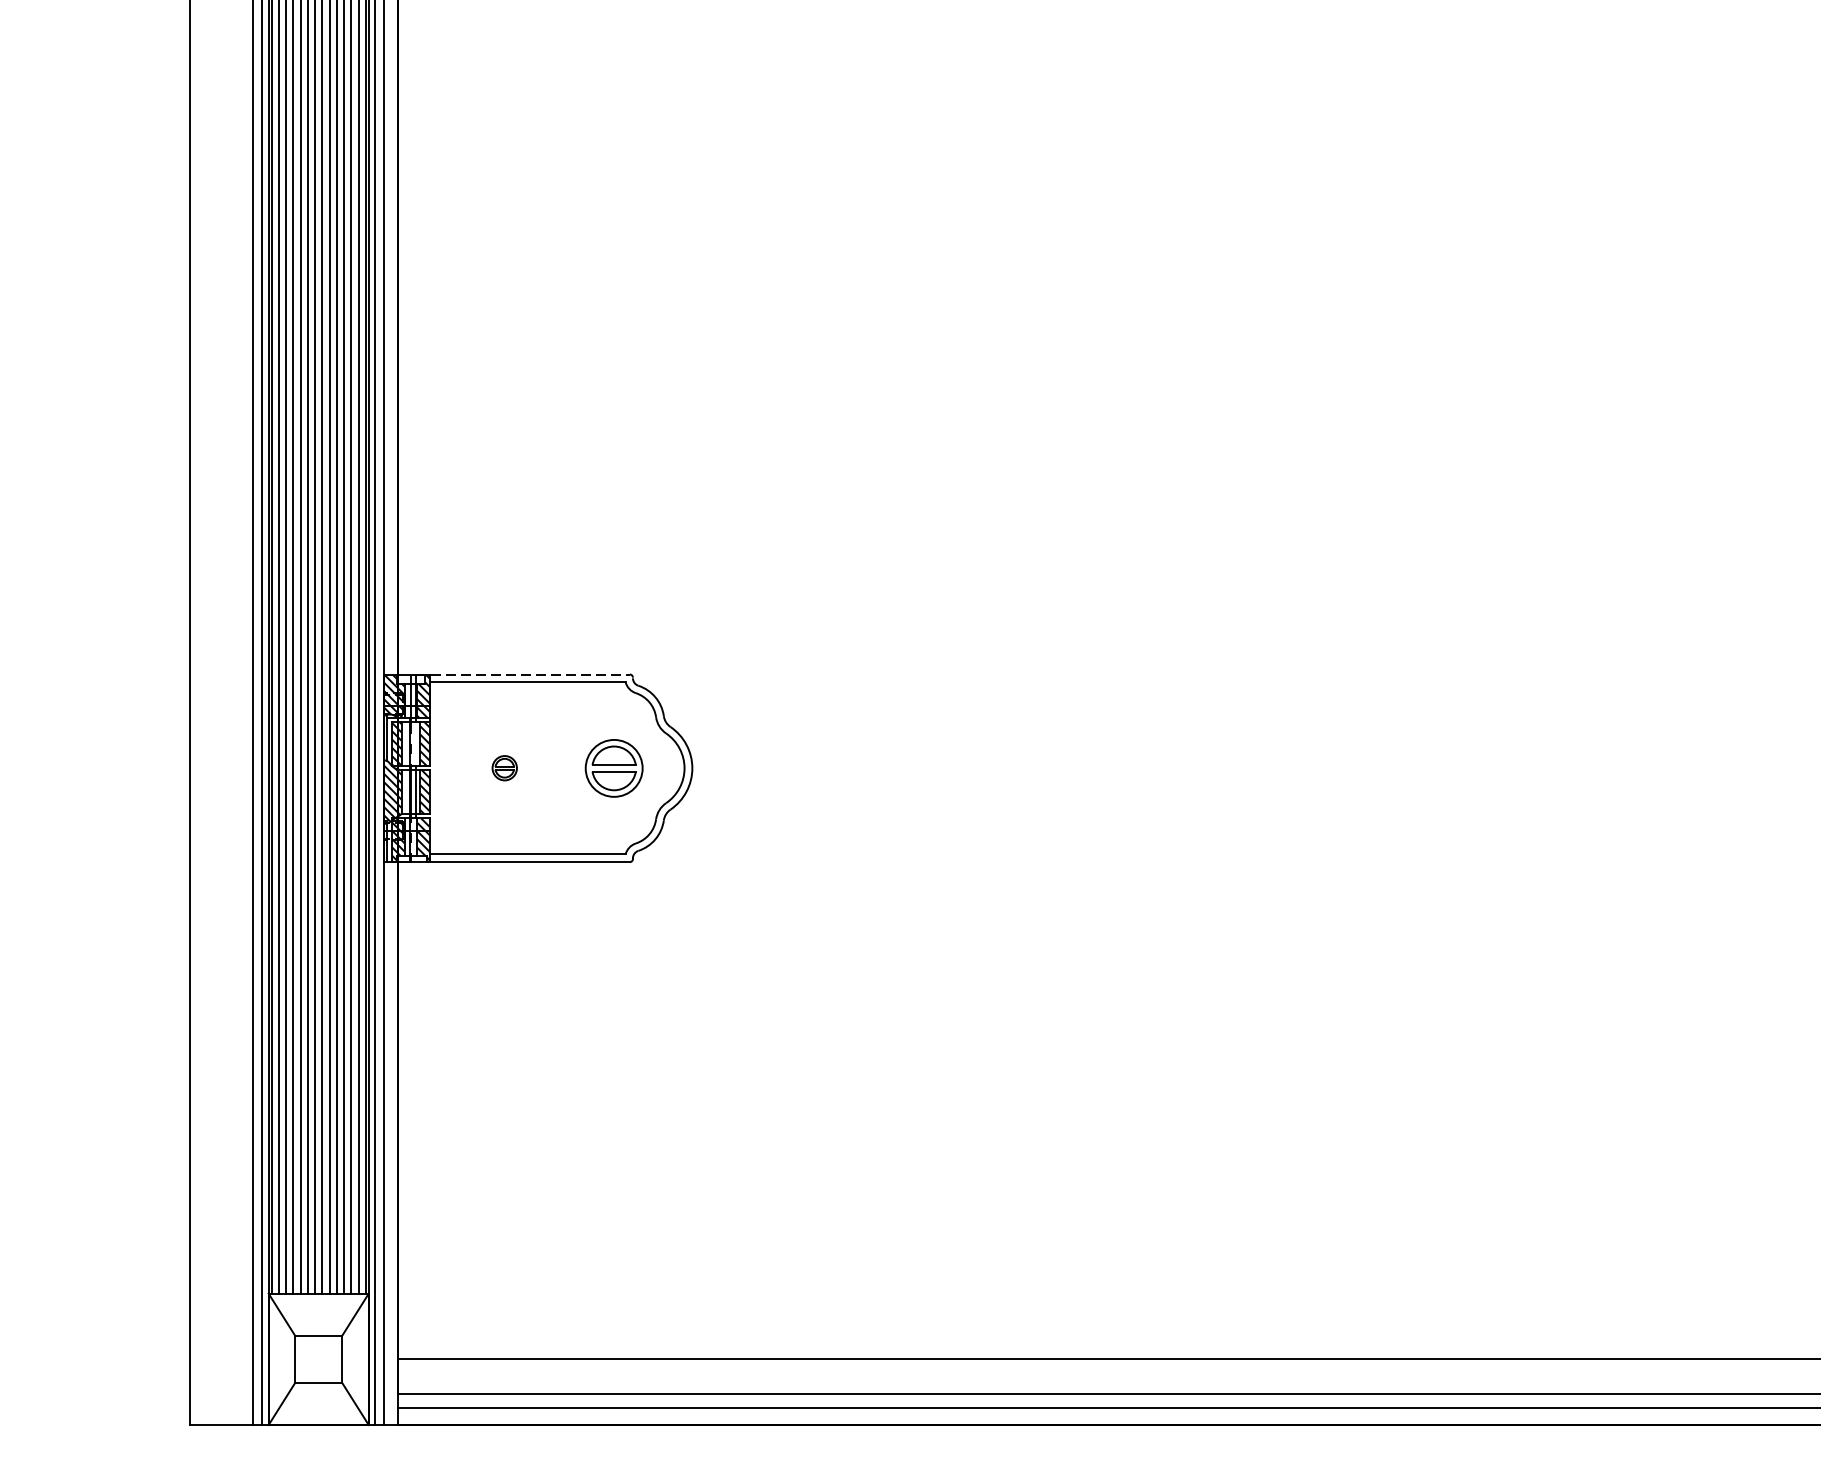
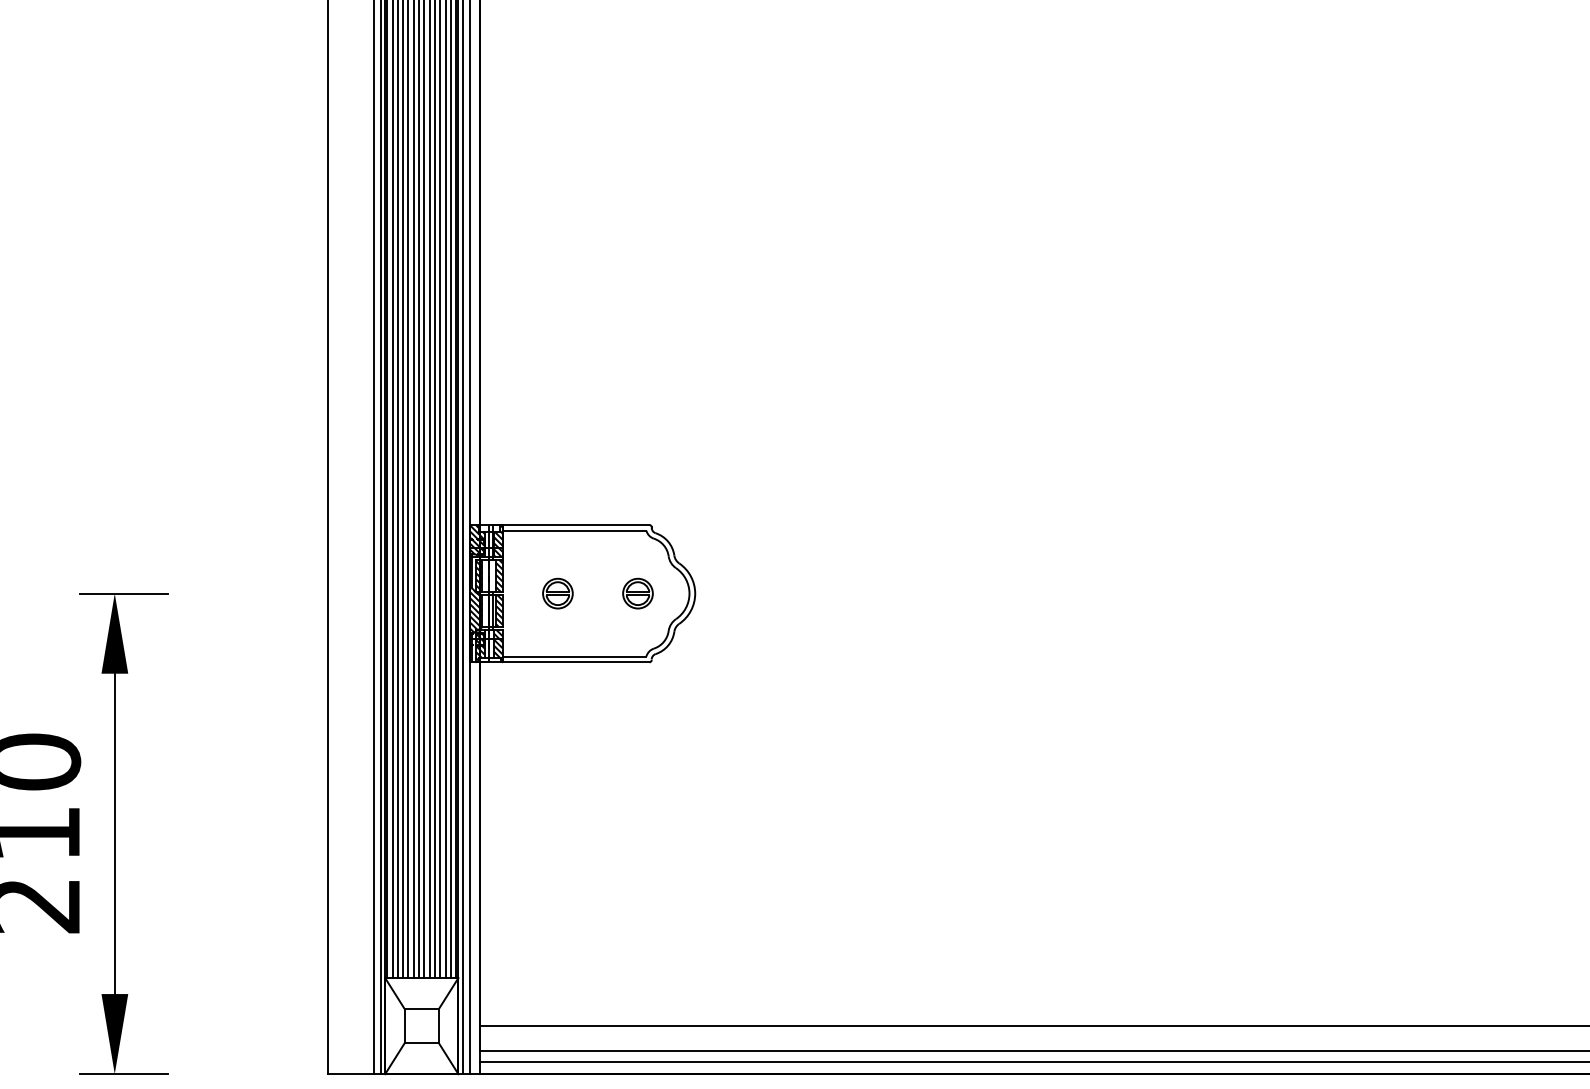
line: (523, 675) -> (571, 525), dashed -> solid
part: (504, 768) -> (557, 593), size x1.67
part: (613, 768) -> (637, 593), size x0.71

